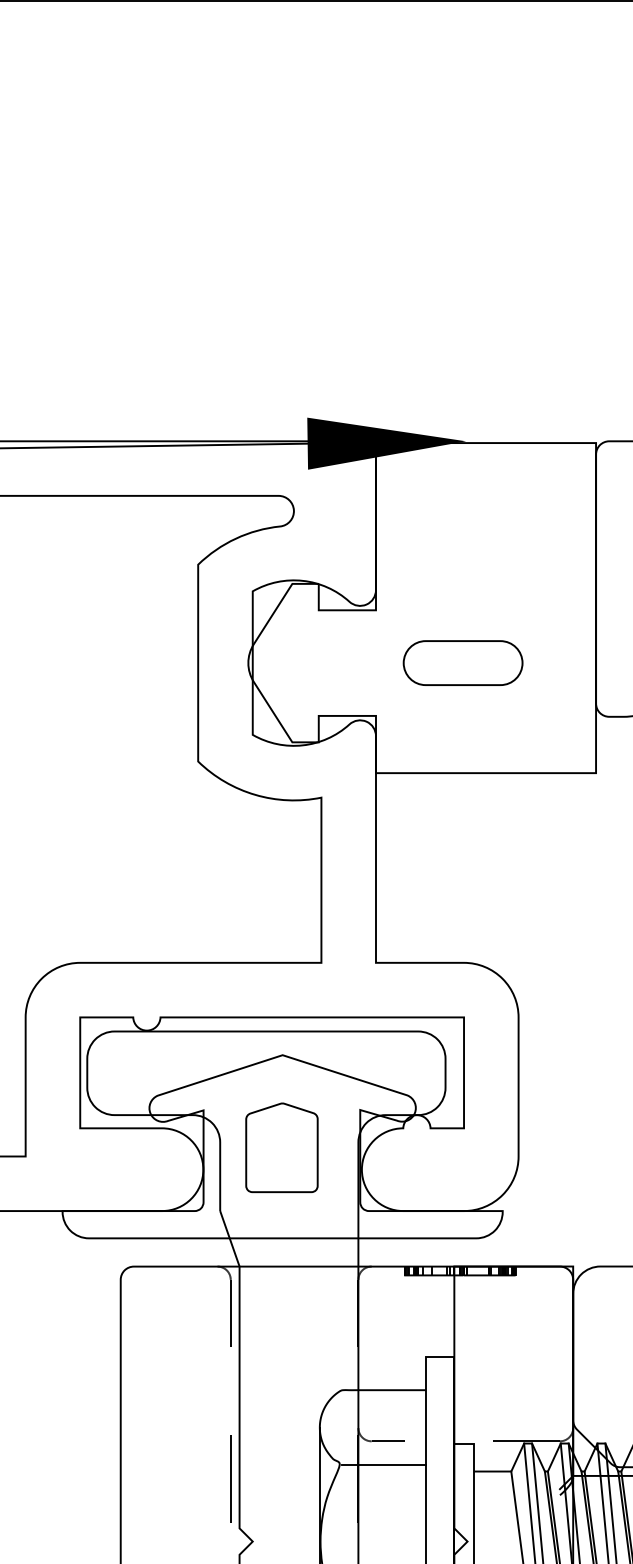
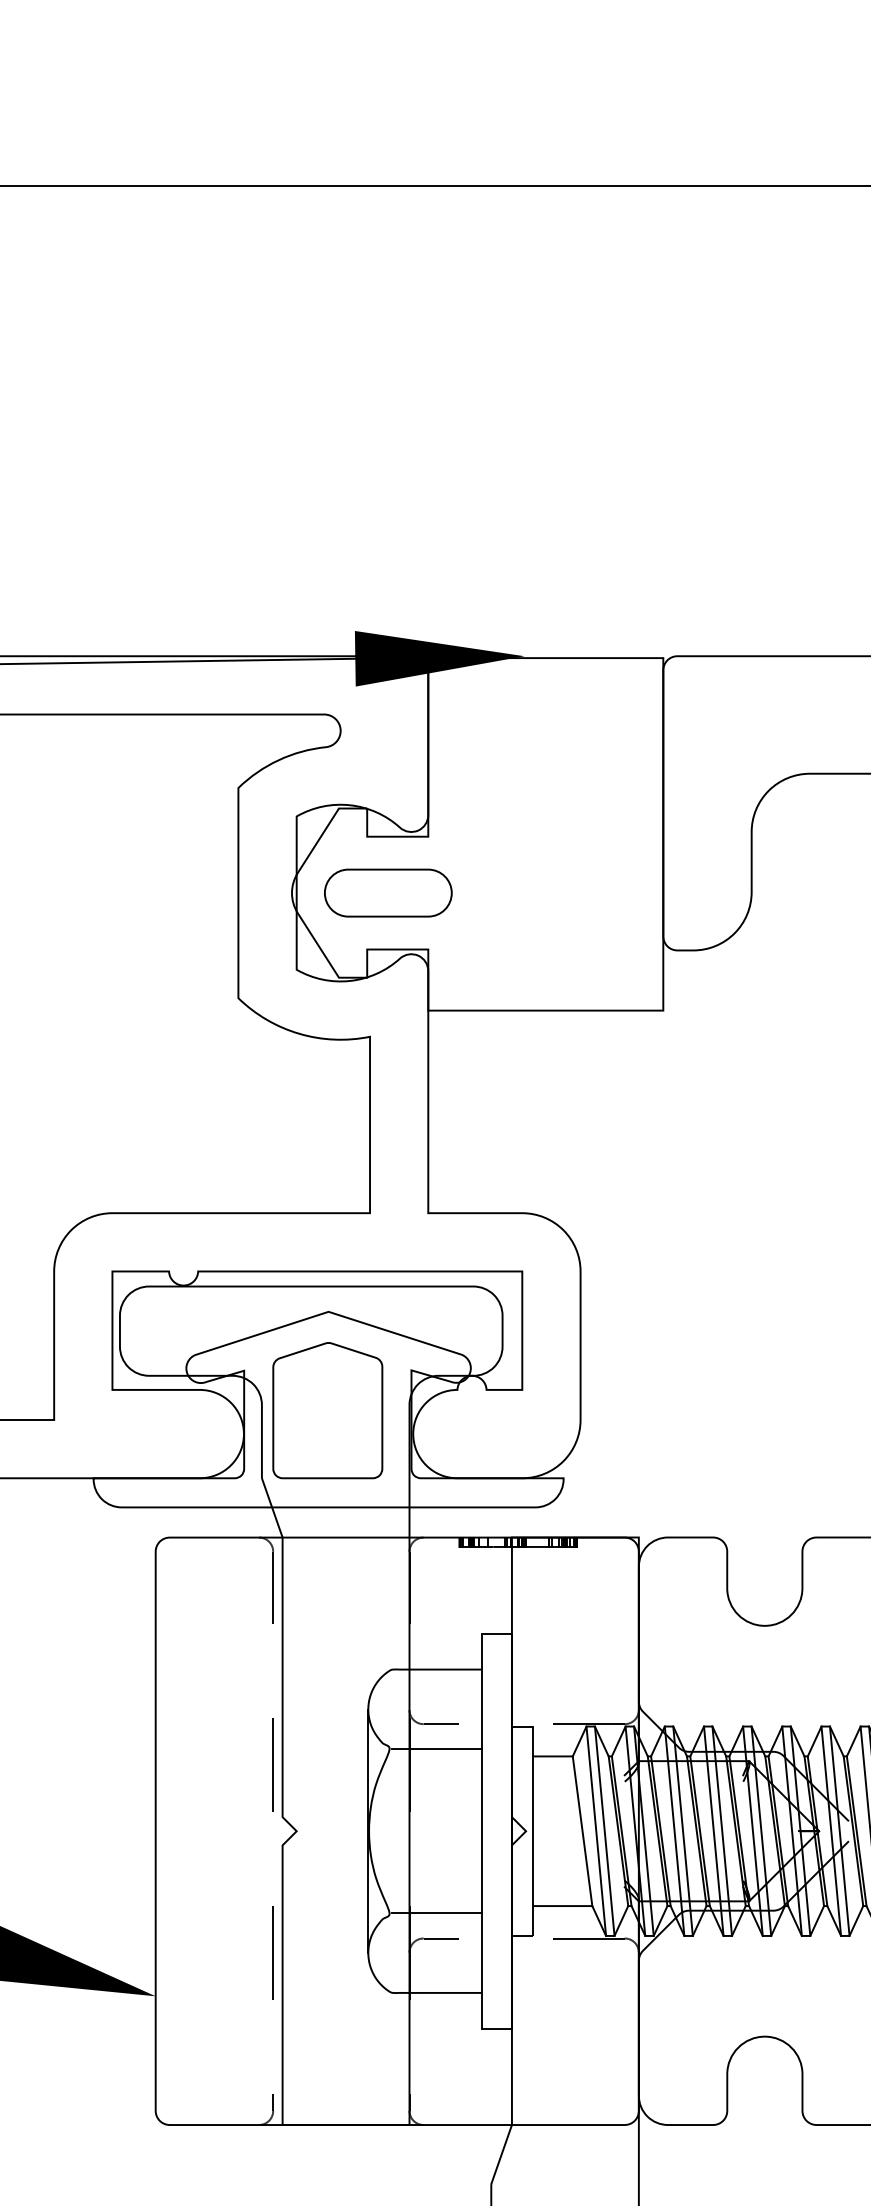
part: (463, 662) -> (388, 892), moved
part: (281, 1147) -> (327, 1410), size x1.43

